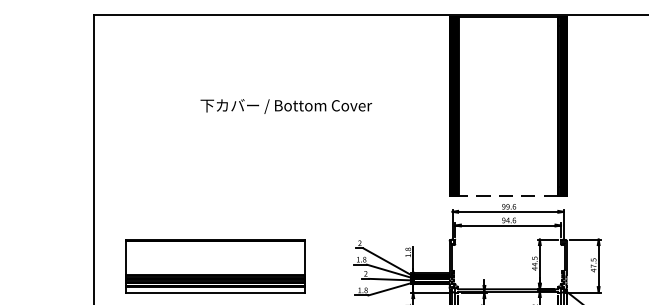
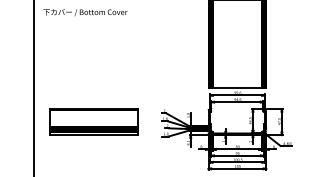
text: (286, 106) -> (85, 12), moved
line: (506, 195) -> (236, 87), dashed -> solid

